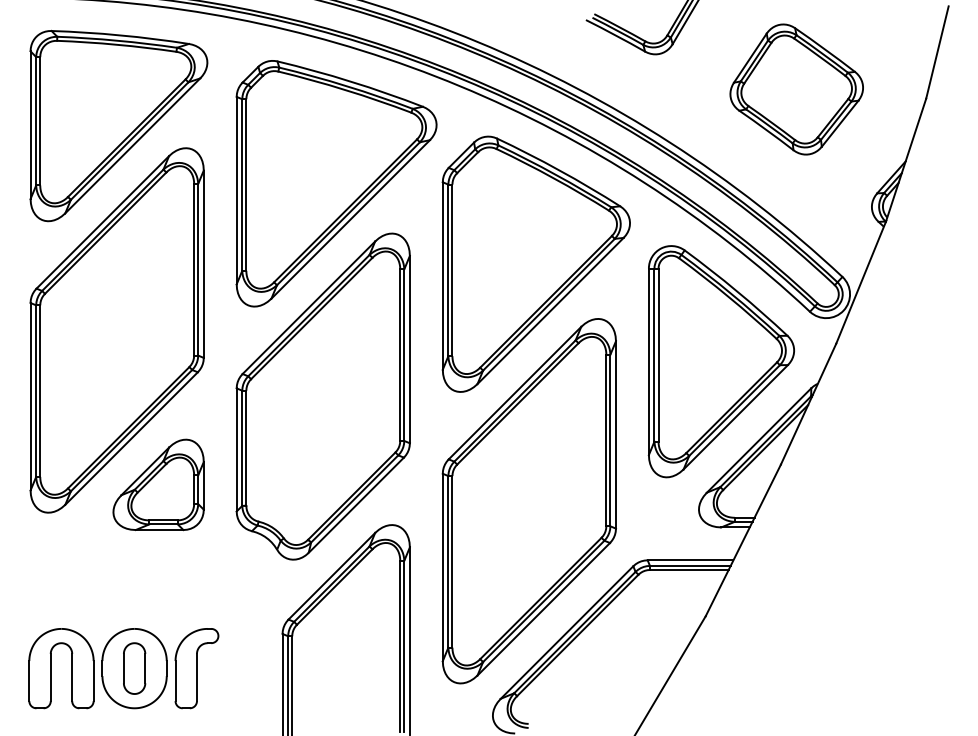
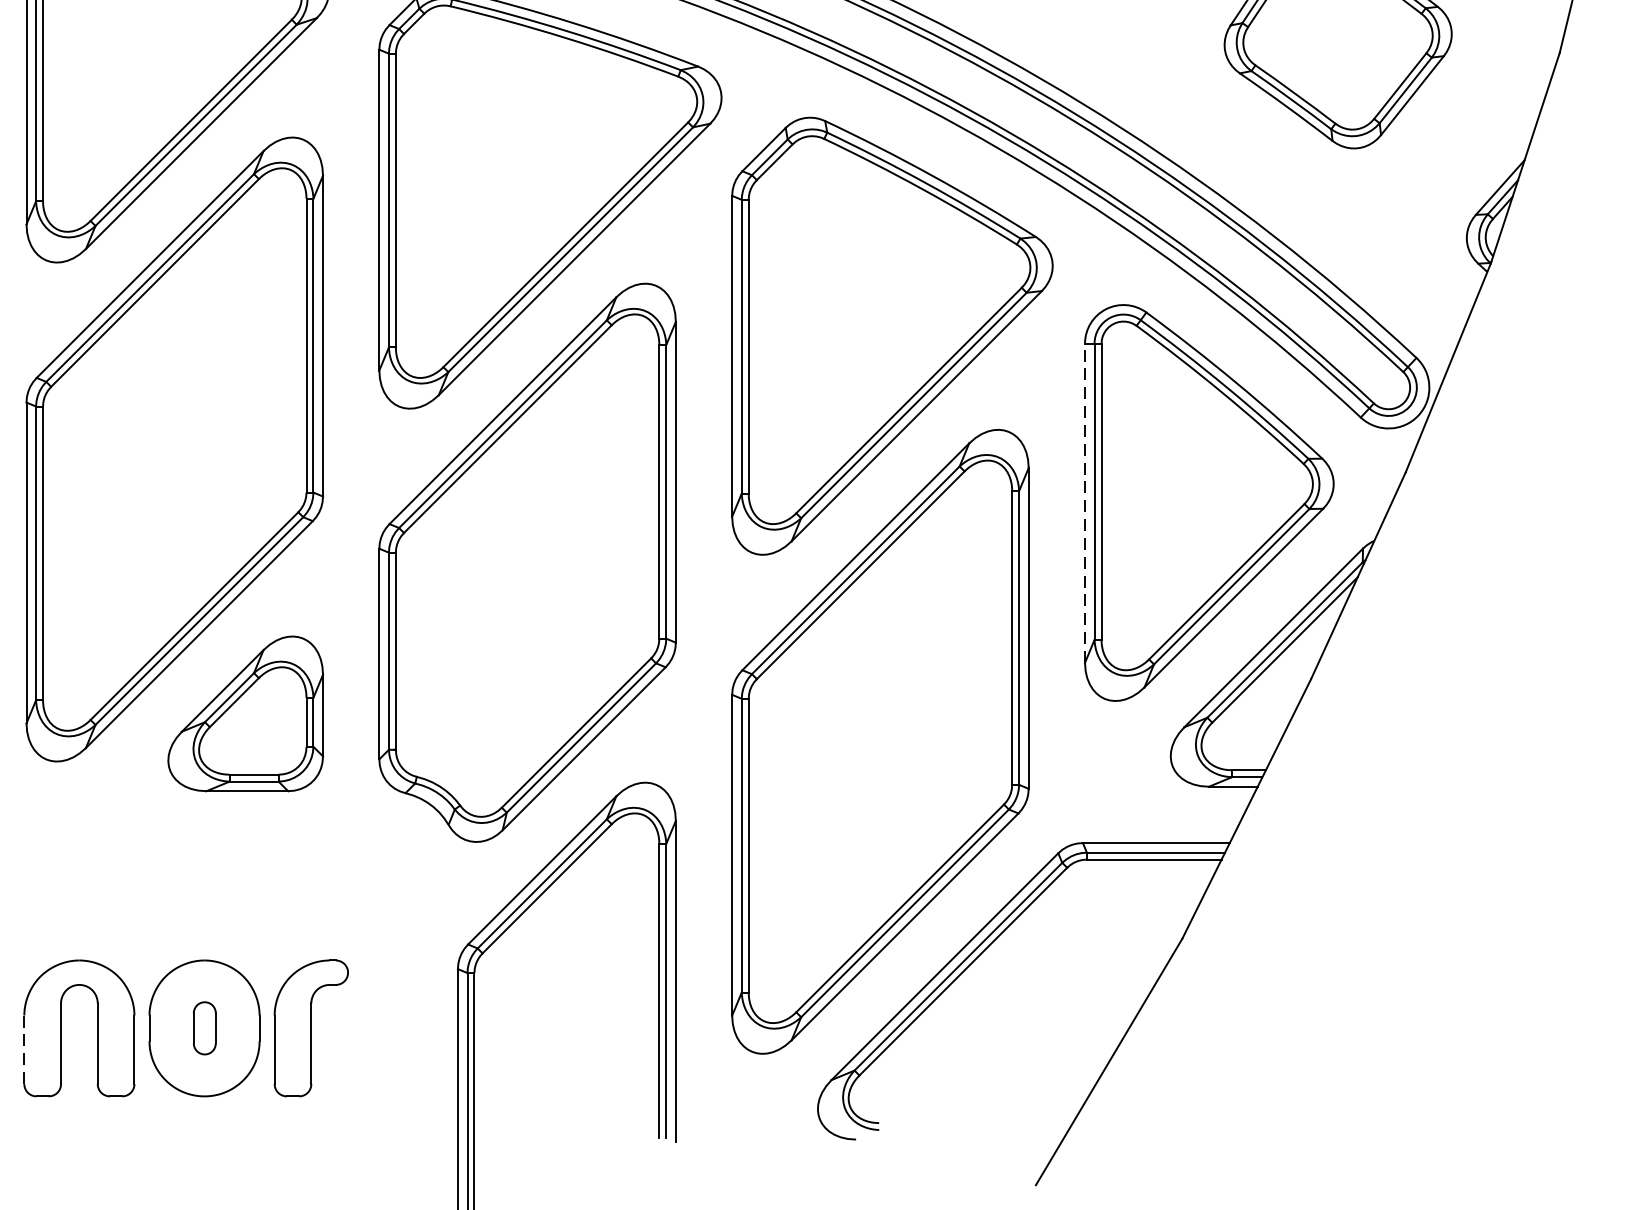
line: (648, 361) -> (1084, 502), solid -> dashed
part: (134, 668) -> (204, 1028), size x0.6
line: (29, 680) -> (24, 1048), solid -> dashed

